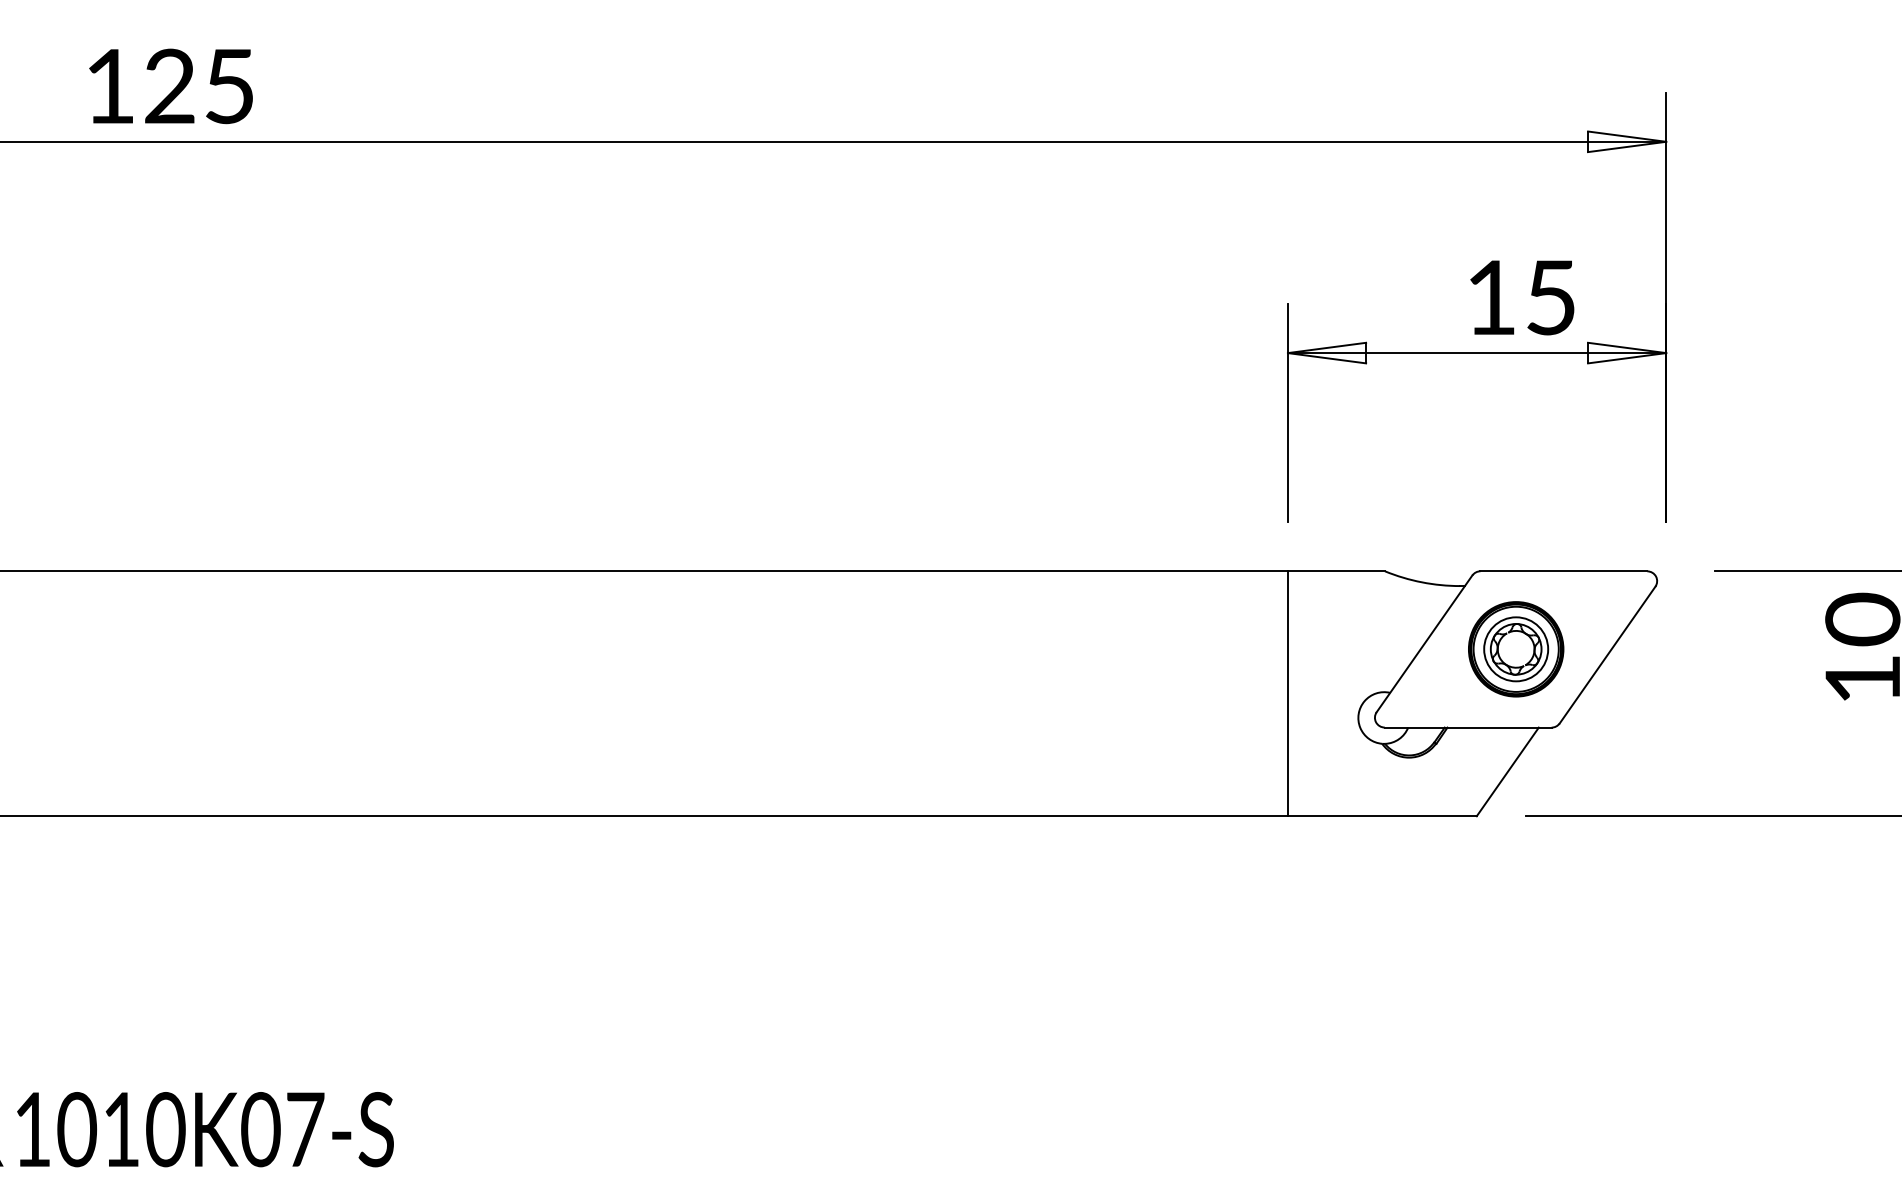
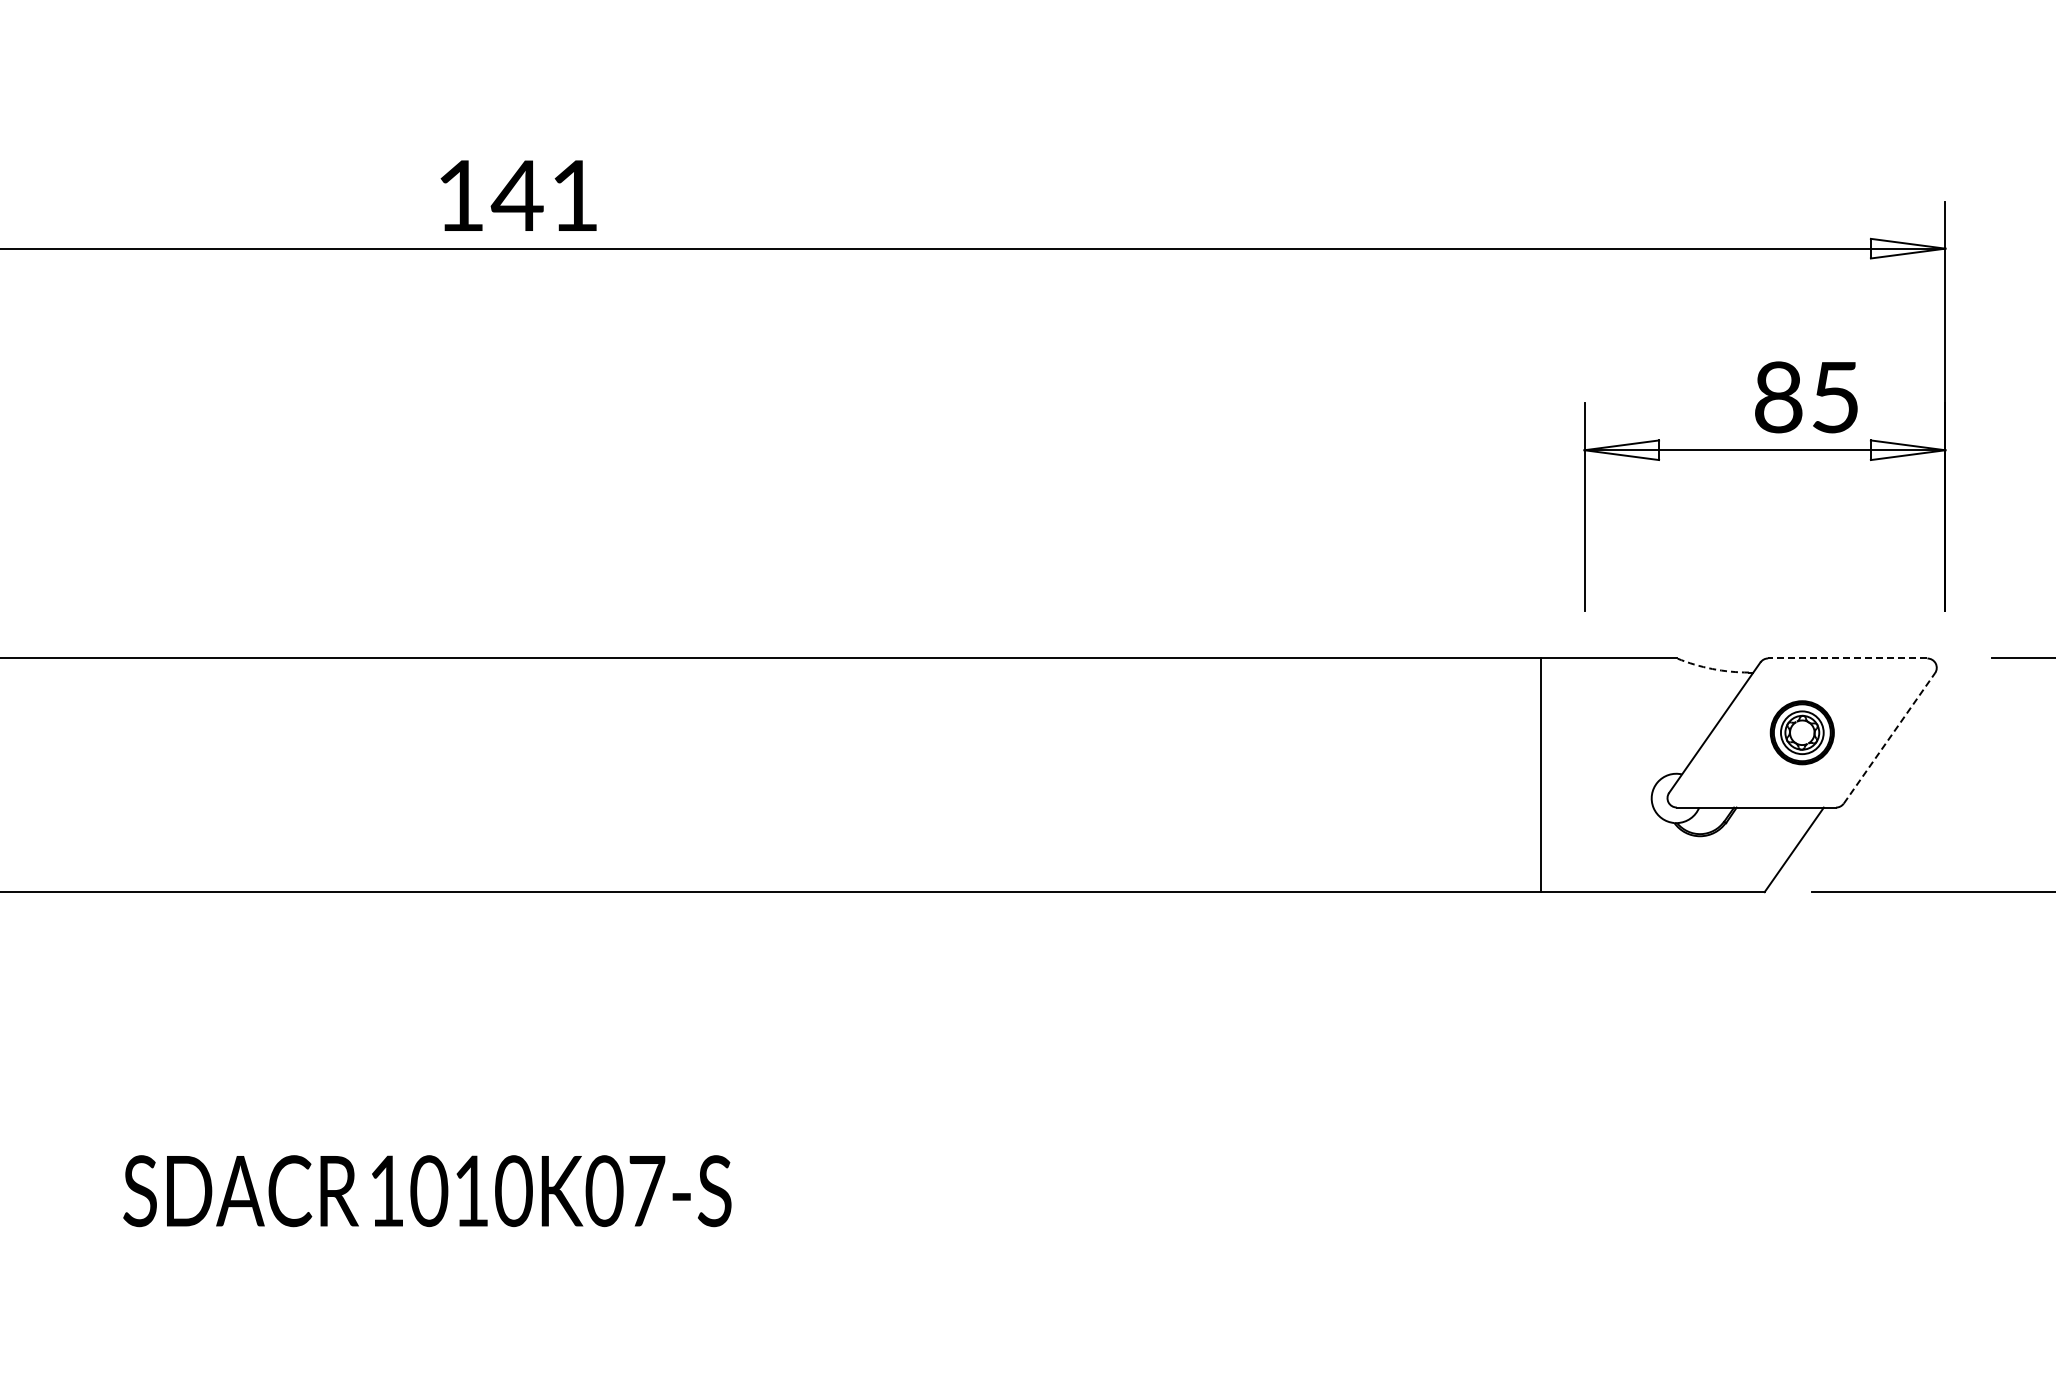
text: (196, 86) -> (543, 195), 125 -> 141
text: (1491, 297) -> (1778, 397), 15 -> 85
line: (1563, 571) -> (1847, 658), solid -> dashed
arc: (1422, 581) -> (1712, 668), solid -> dashed
part: (1516, 648) -> (1802, 732), size x0.7
line: (1607, 655) -> (1889, 738), solid -> dashed
line: (1287, 693) -> (1540, 775), moved

